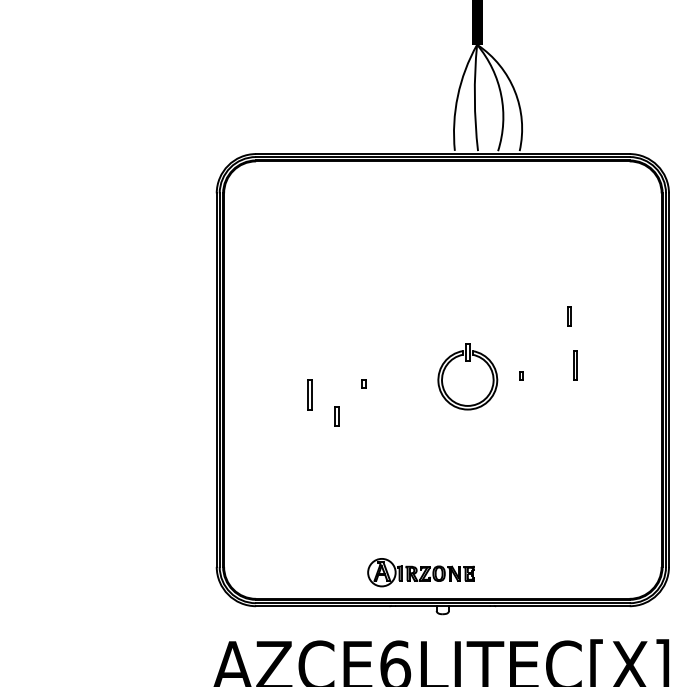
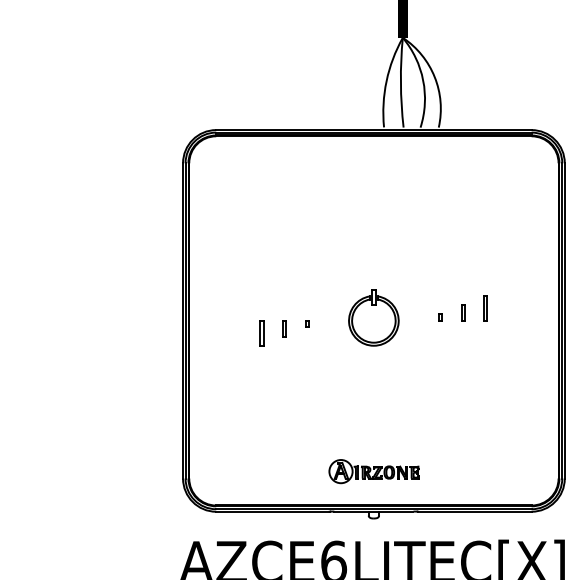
line: (568, 316) -> (462, 312), moved
part: (467, 361) -> (373, 305), moved
part: (336, 416) -> (284, 328), moved
part: (420, 572) -> (373, 471), moved

